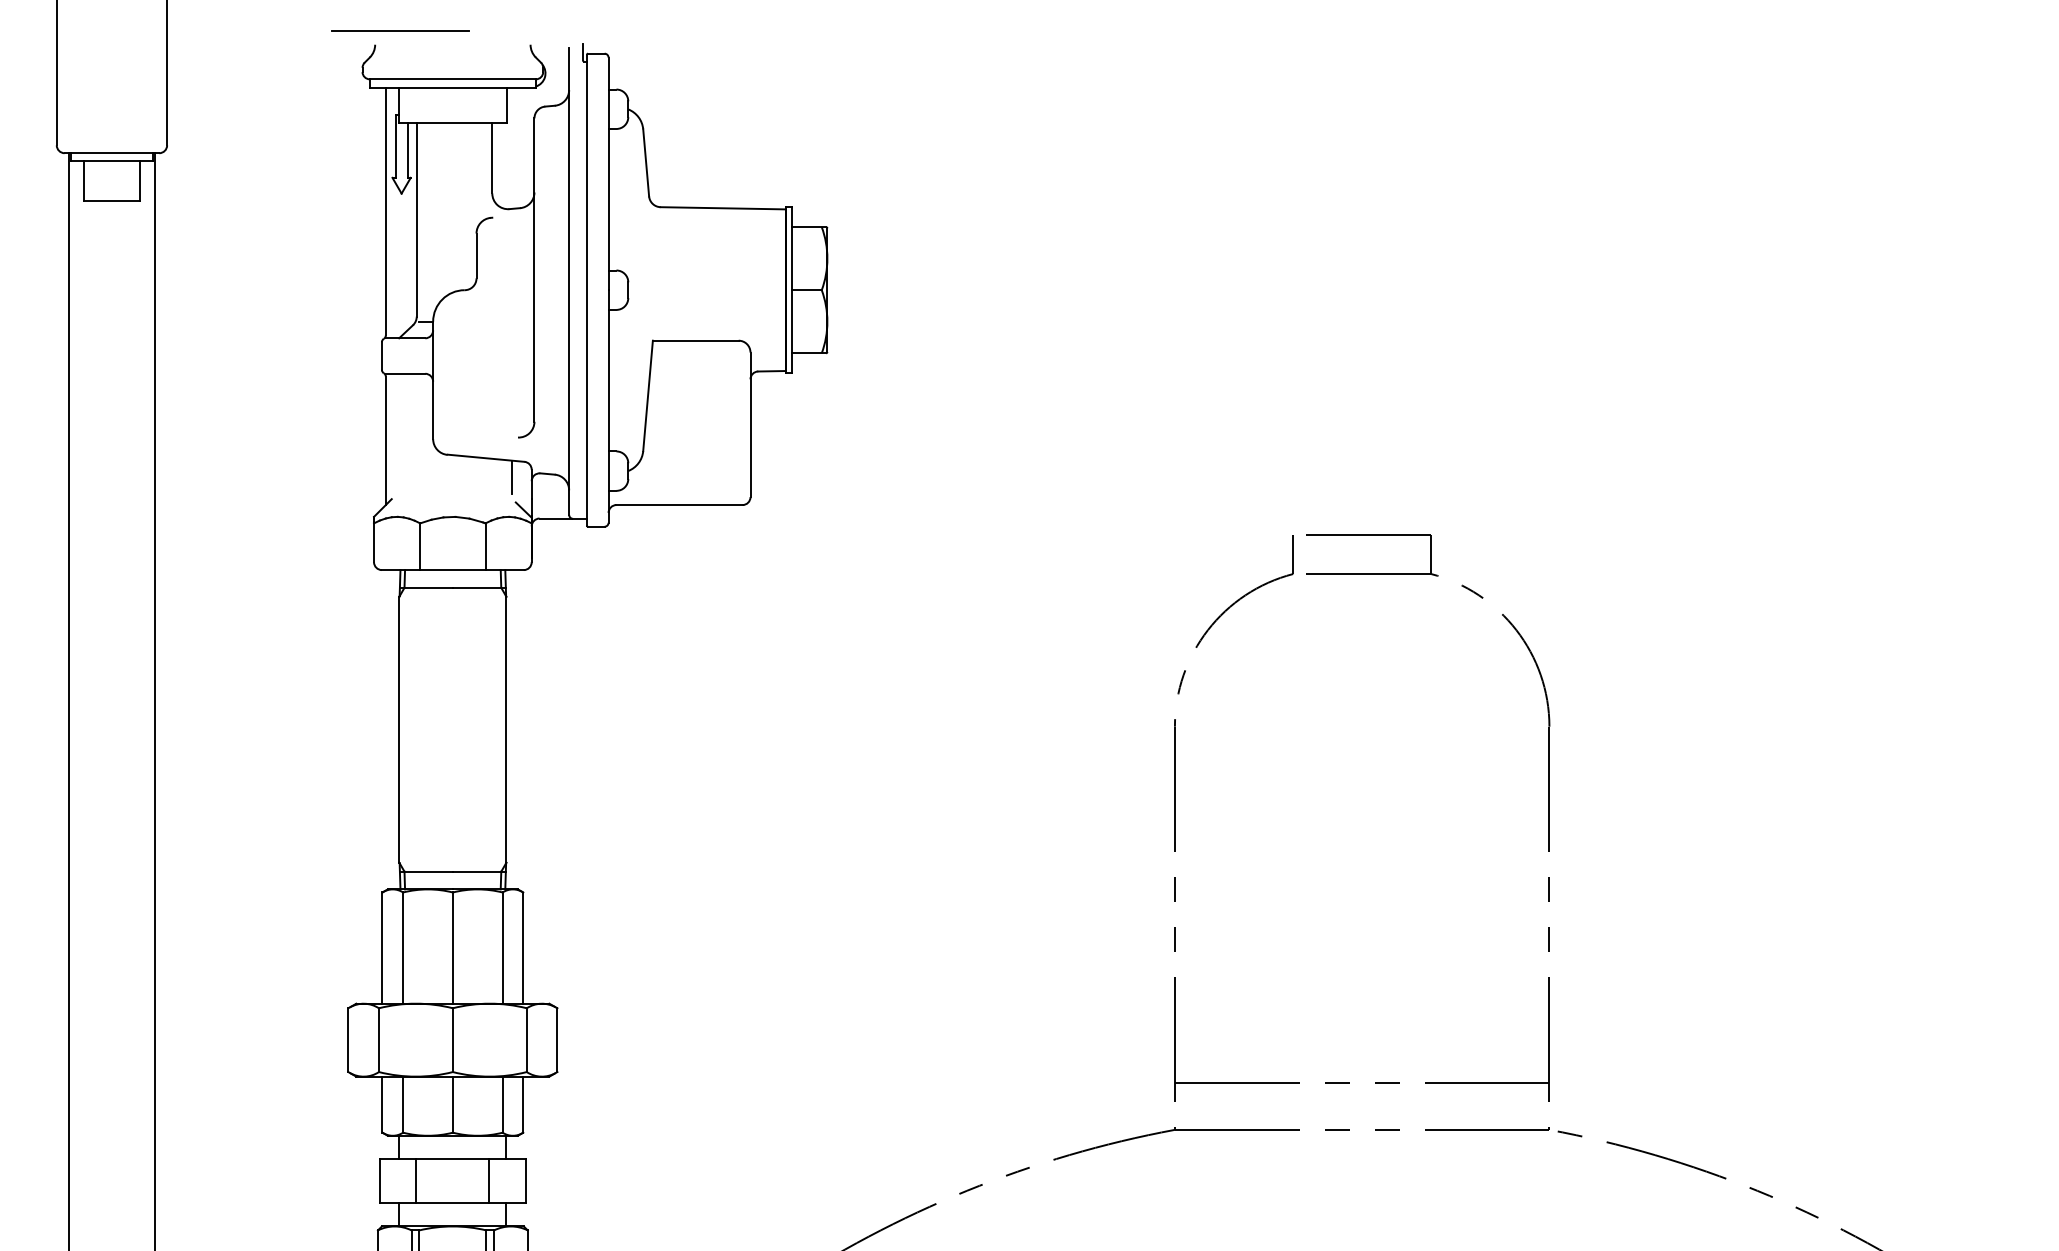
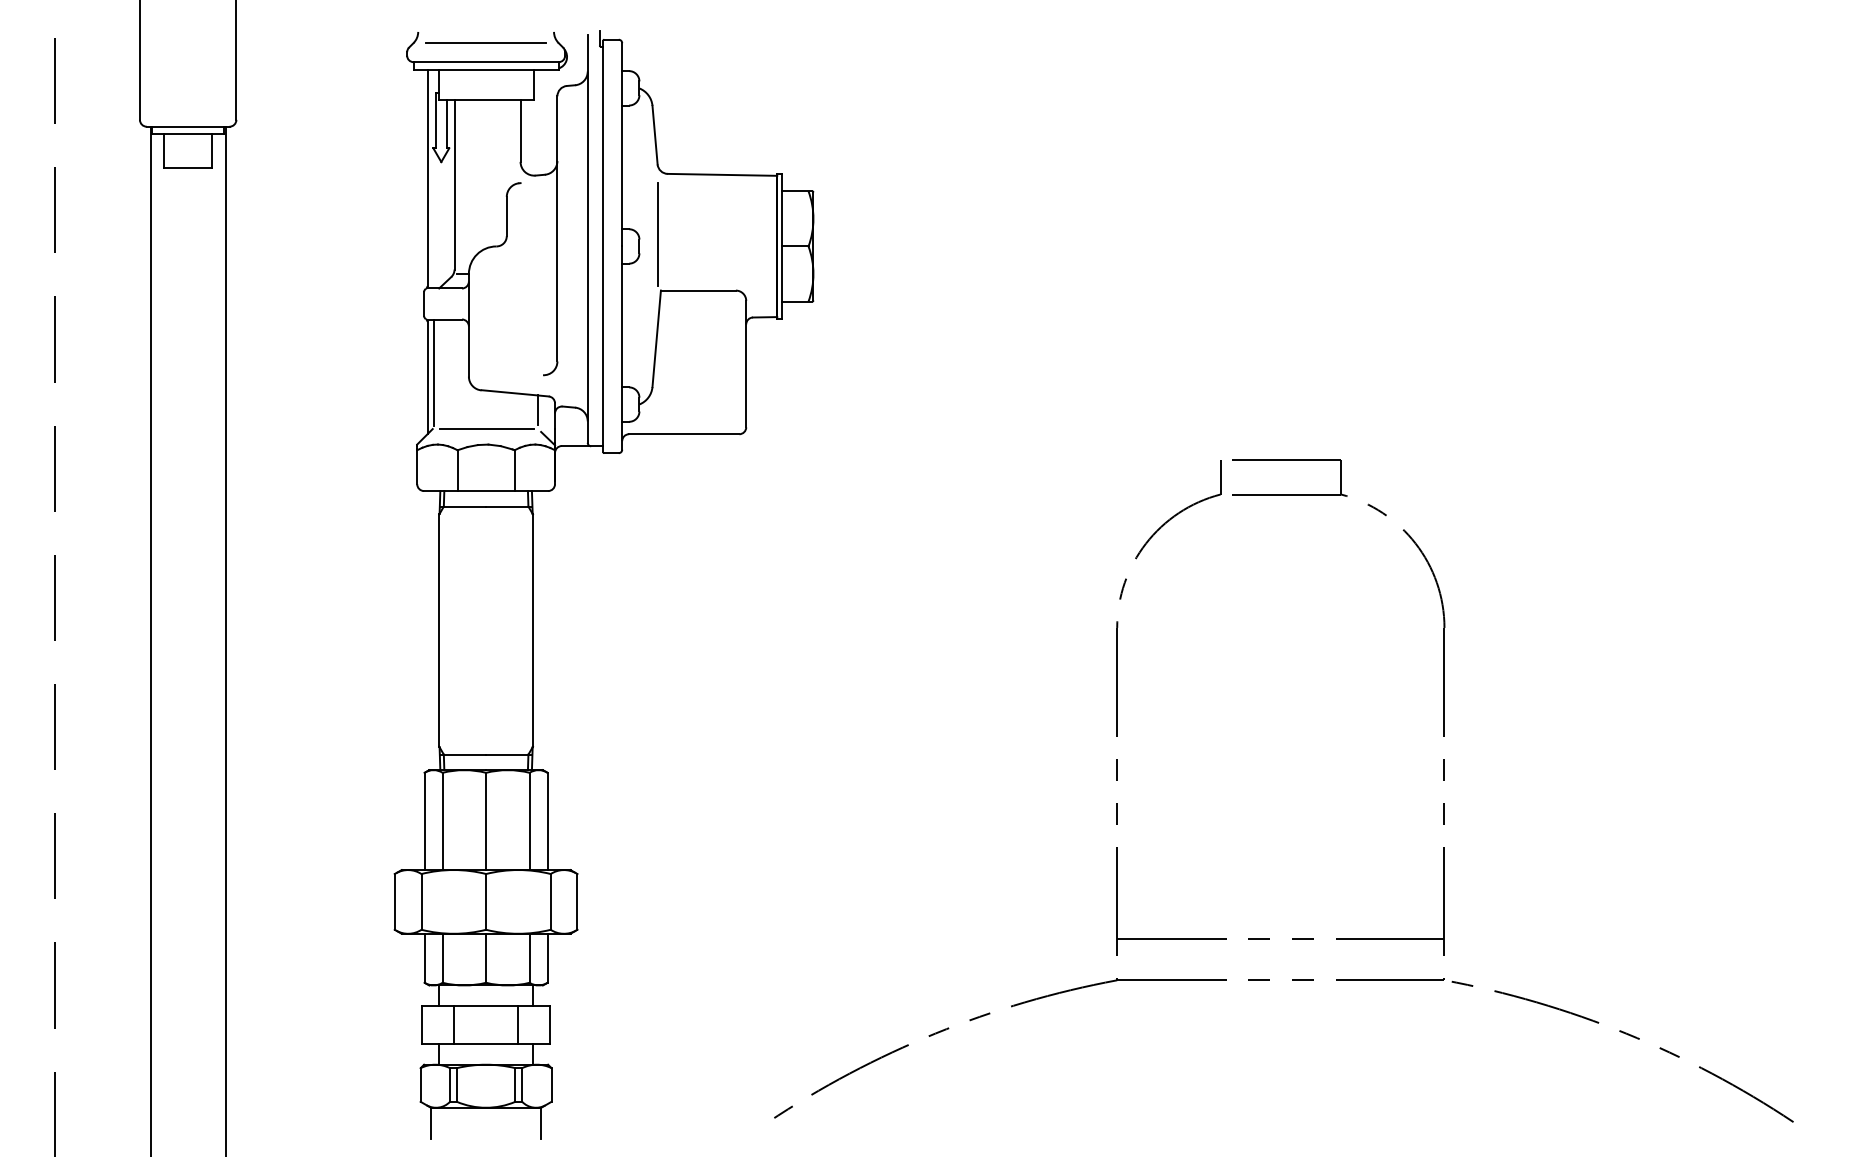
line: (399, 30) -> (485, 42), moved
line: (650, 275) -> (658, 233), added
line: (393, 434) -> (434, 372), added
line: (453, 499) -> (486, 429), added

